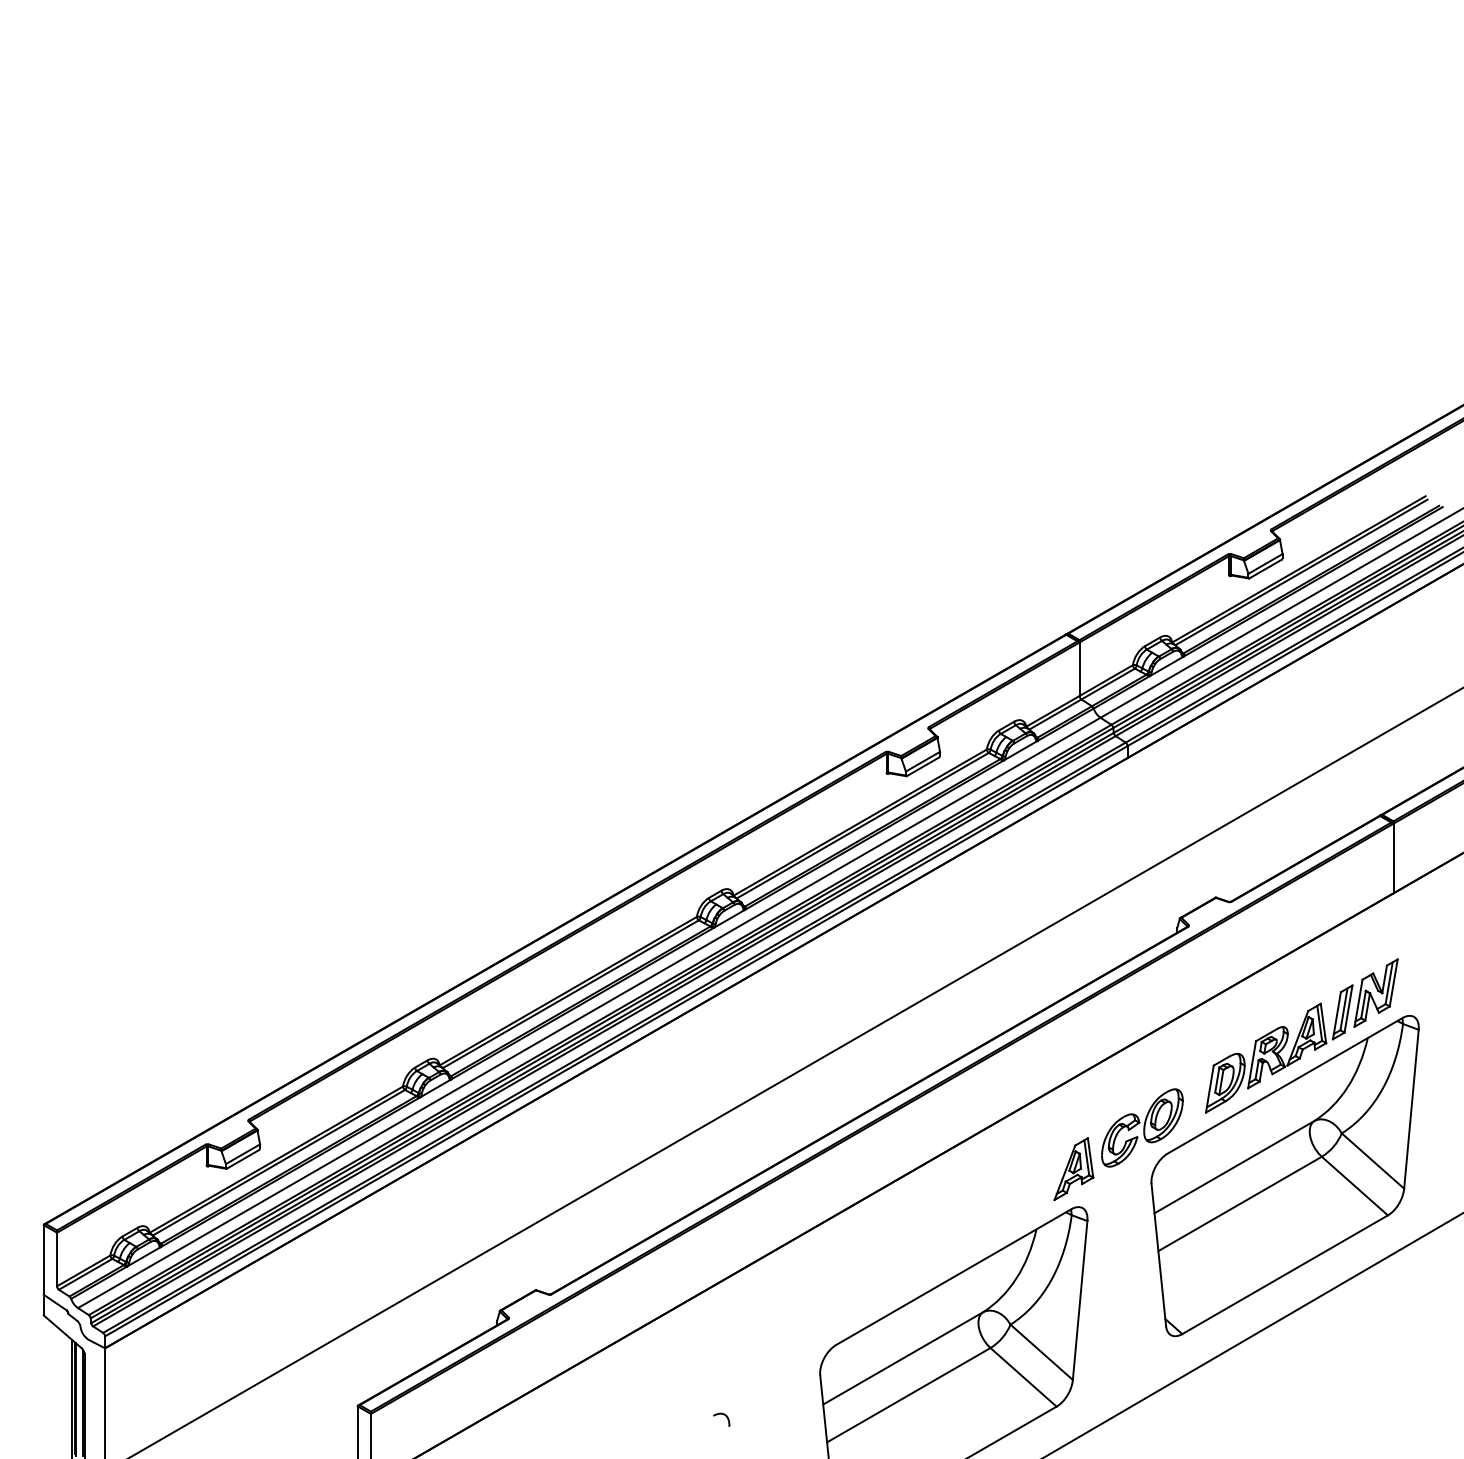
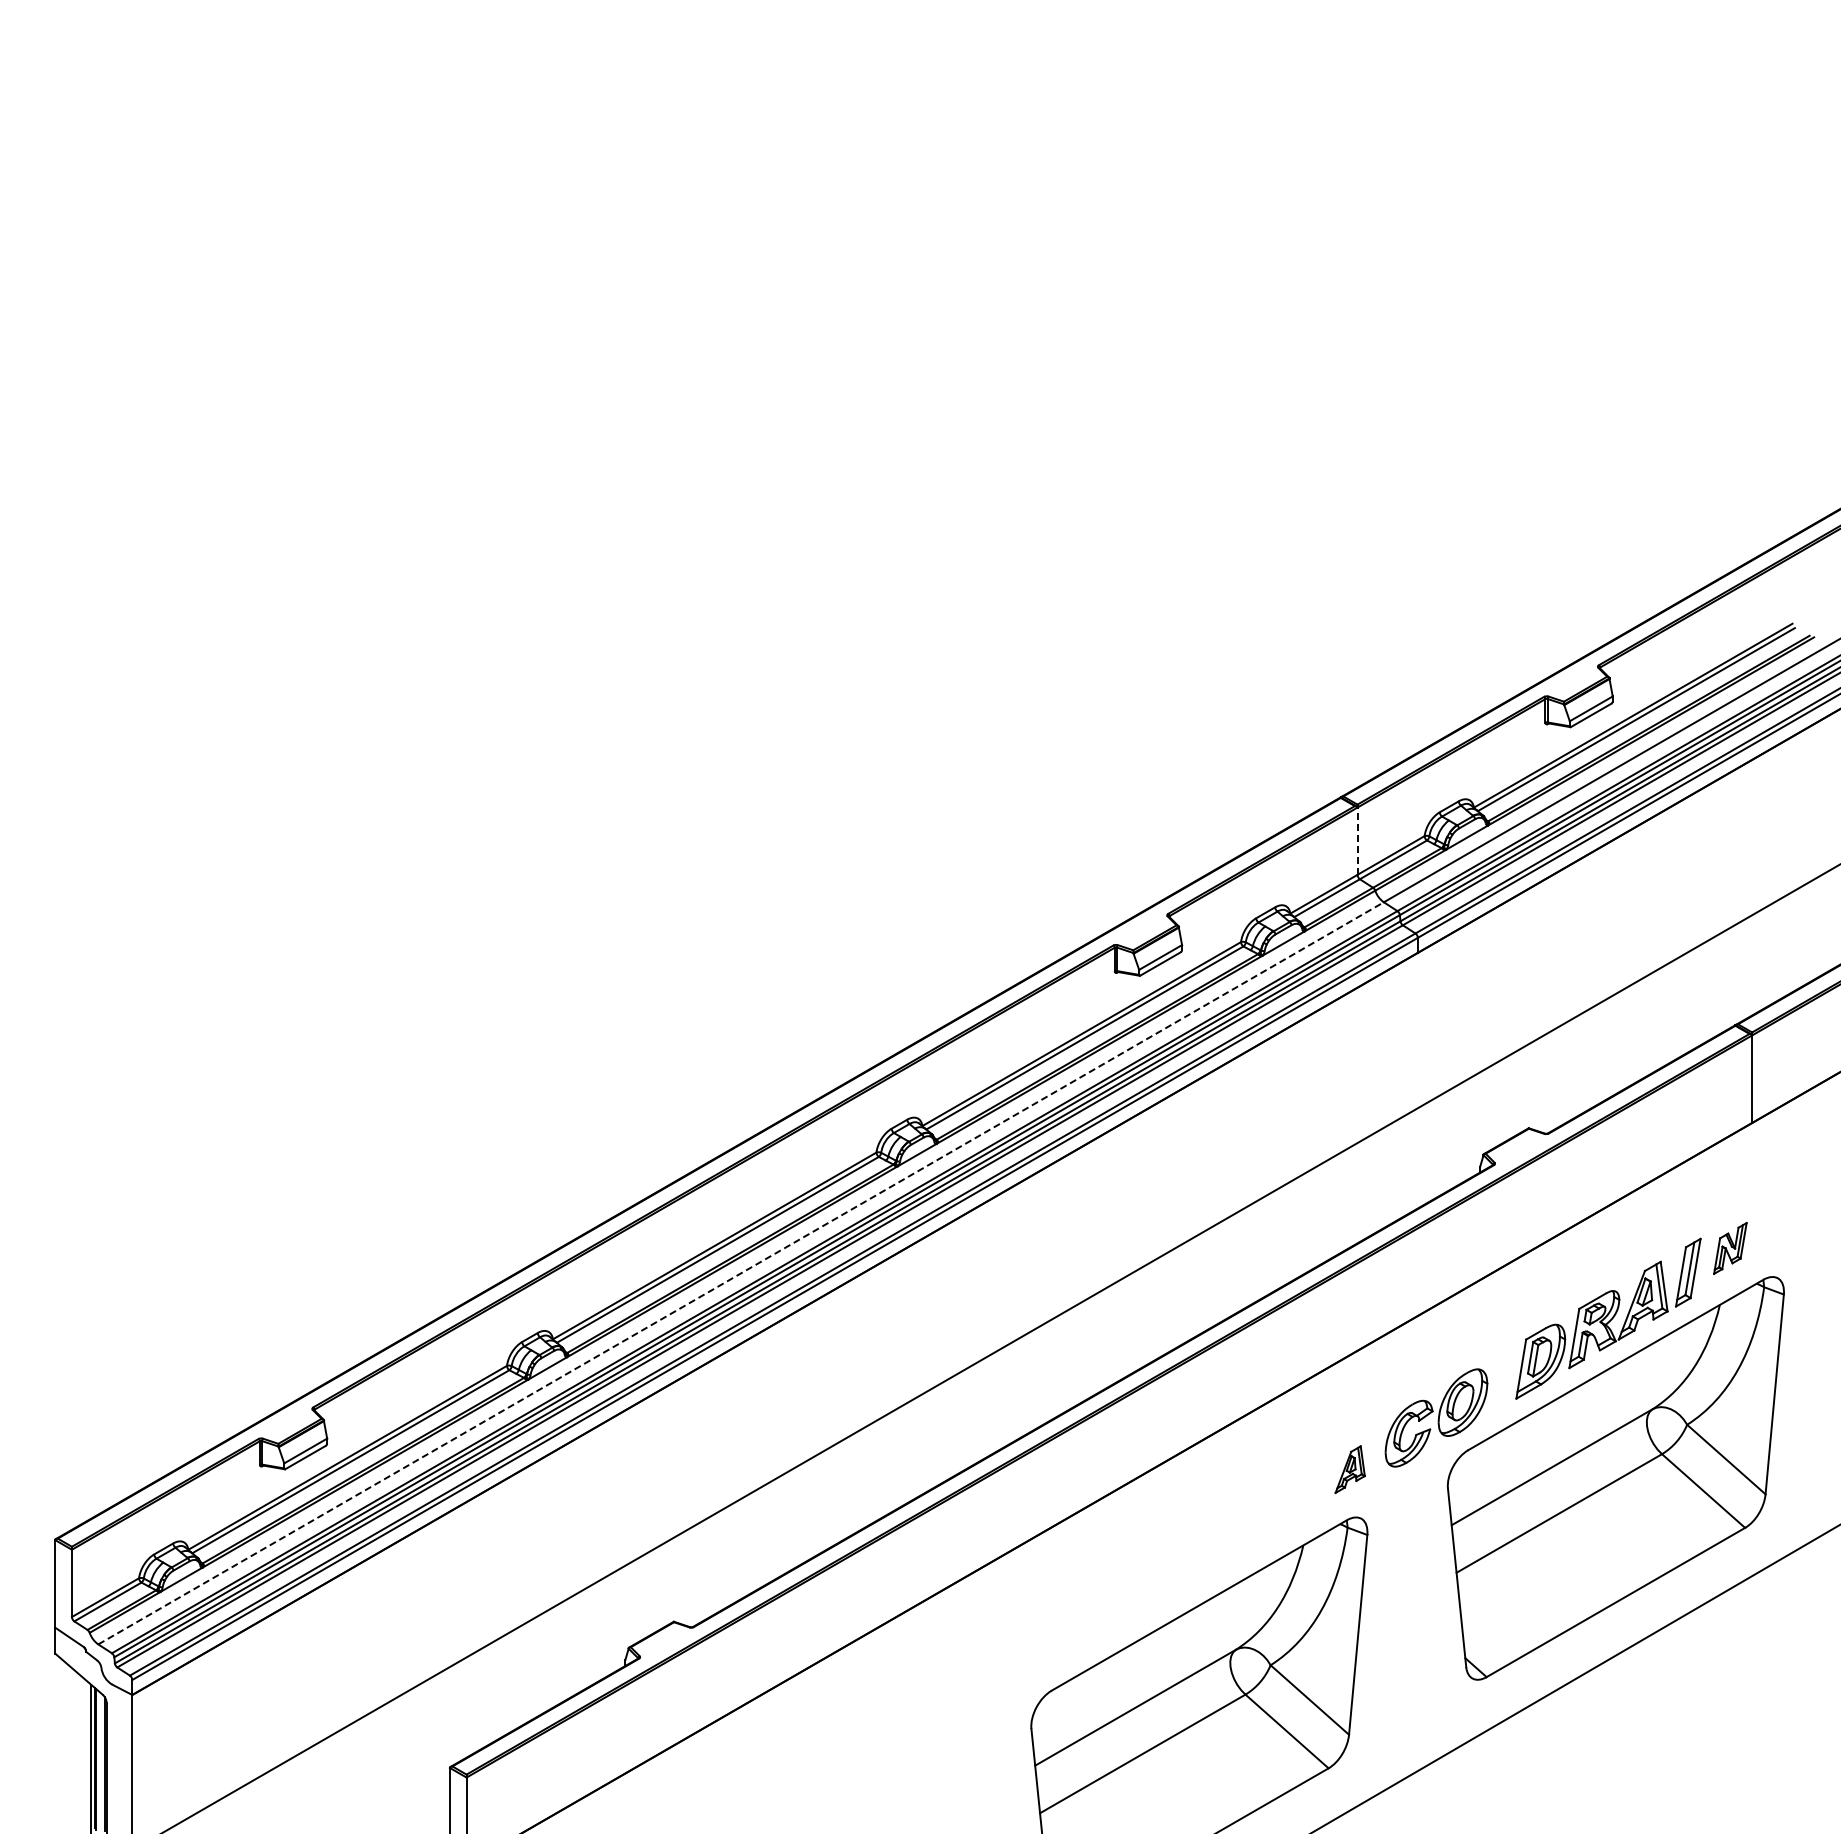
line: (1079, 669) -> (1357, 841), solid -> dashed
part: (1376, 993) -> (1730, 1248), size x0.6
line: (589, 1013) -> (741, 1273), solid -> dashed
part: (1073, 1168) -> (1349, 1469), size x0.6
curve: (724, 1415) -> (910, 1779), removed

